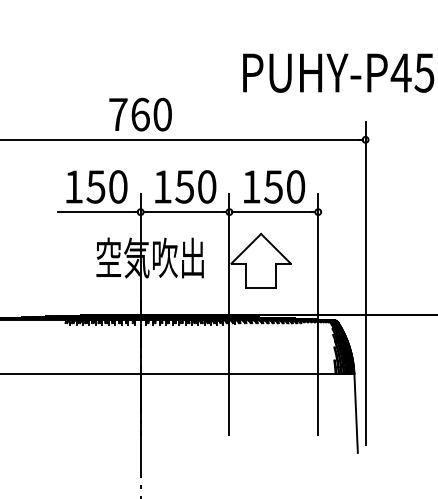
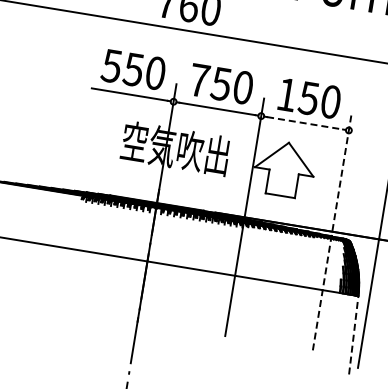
text: (73, 186) -> (111, 65), 150 -> 550
text: (162, 186) -> (199, 80), 150 -> 750
line: (274, 212) -> (305, 123), solid -> dashed
line: (318, 314) -> (332, 231), solid -> dashed
line: (356, 413) -> (354, 335), solid -> dashed

